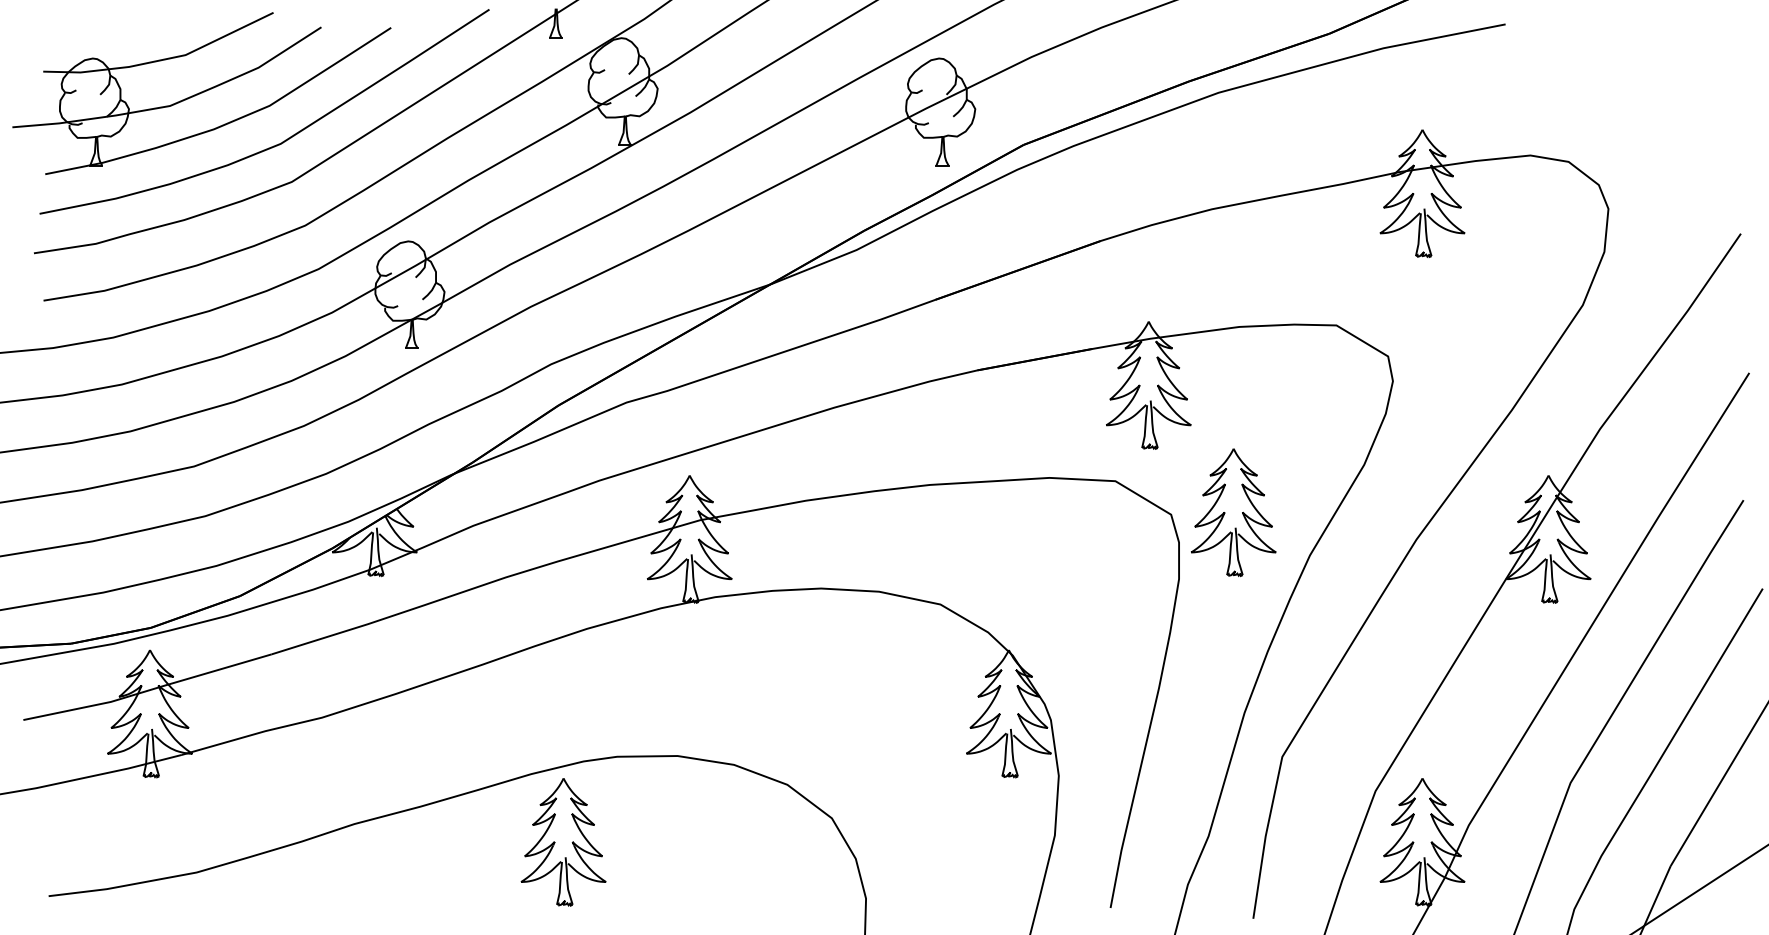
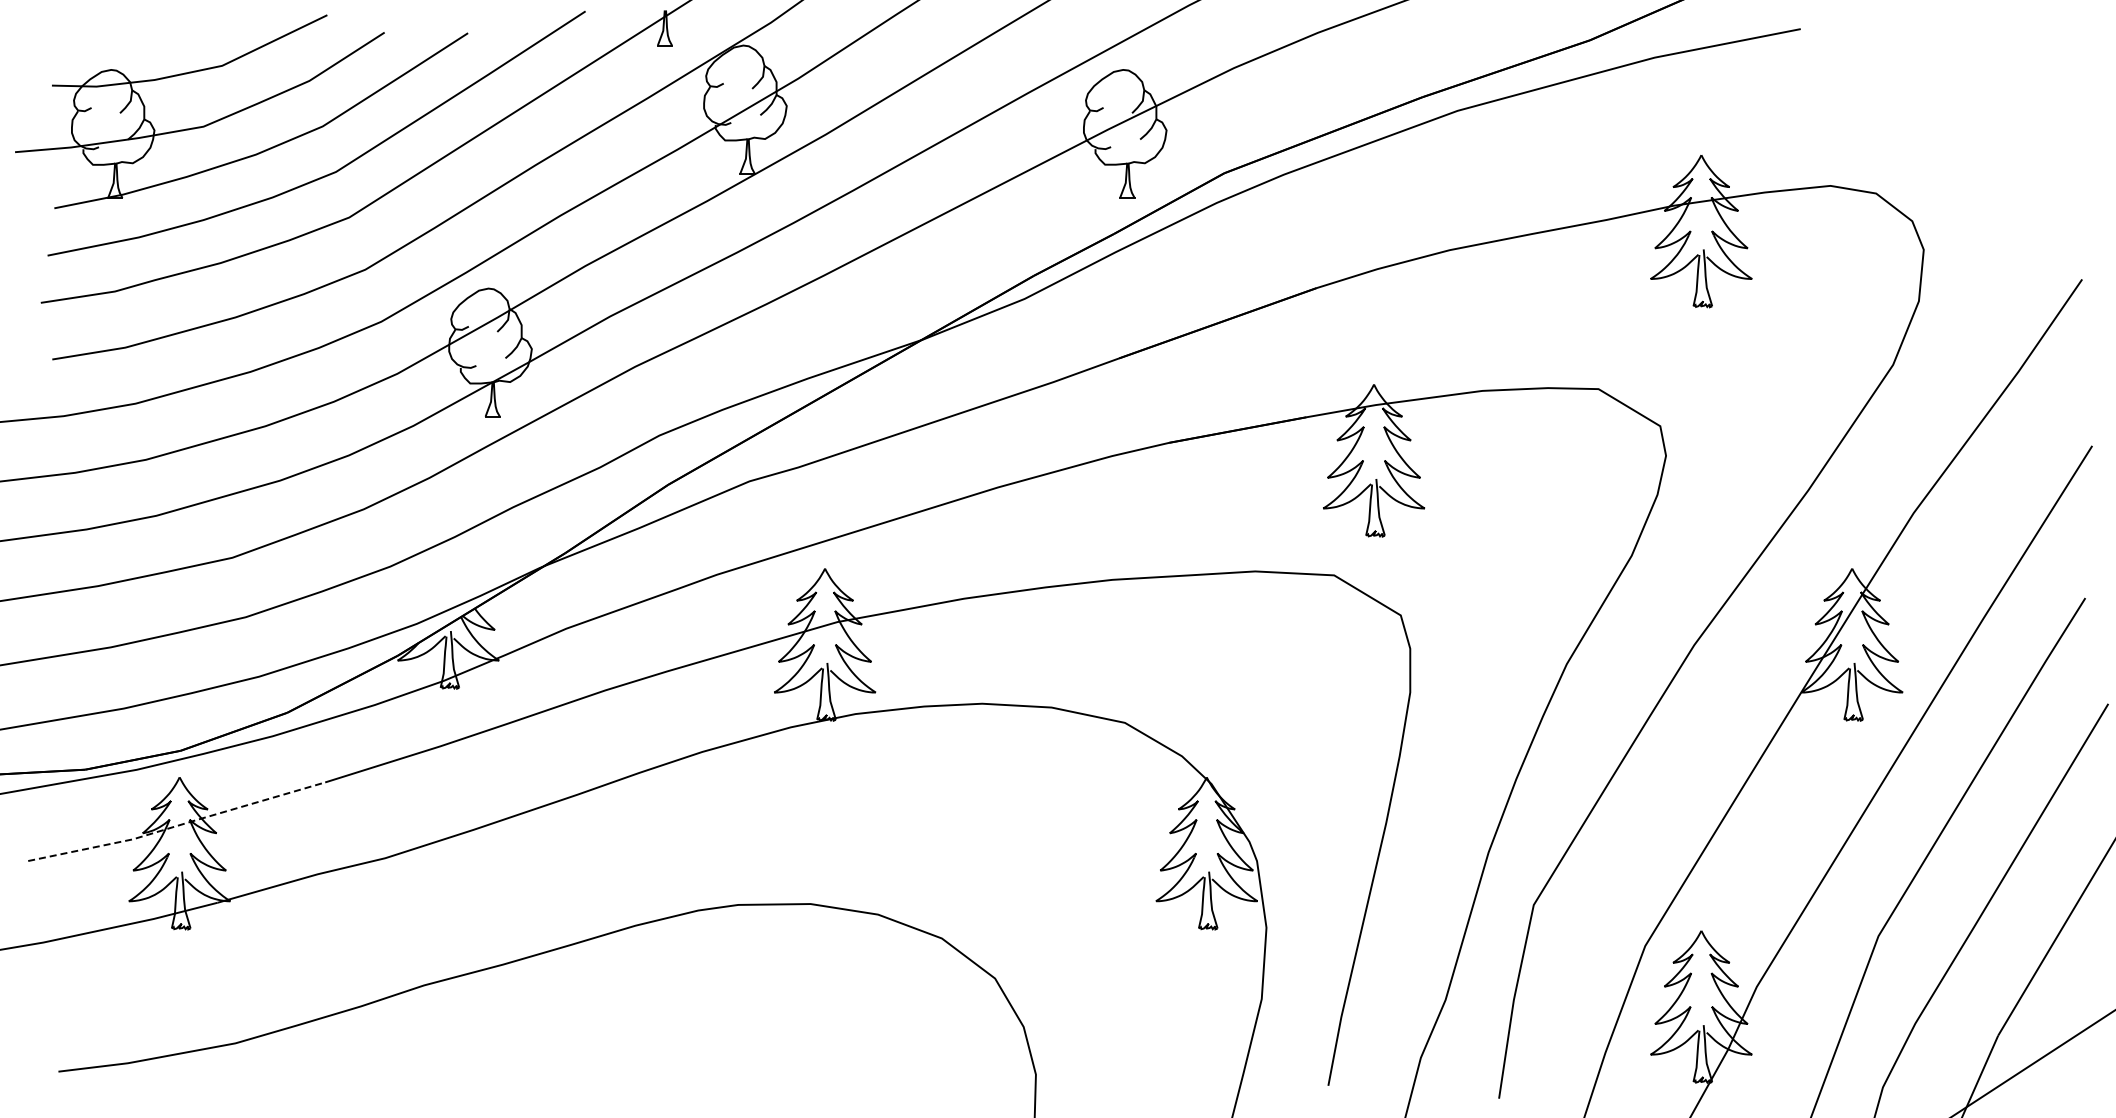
part: (1233, 512) -> (1475, 612), removed
line: (148, 690) -> (177, 825), solid -> dashed
part: (563, 841) -> (674, 1006), removed

